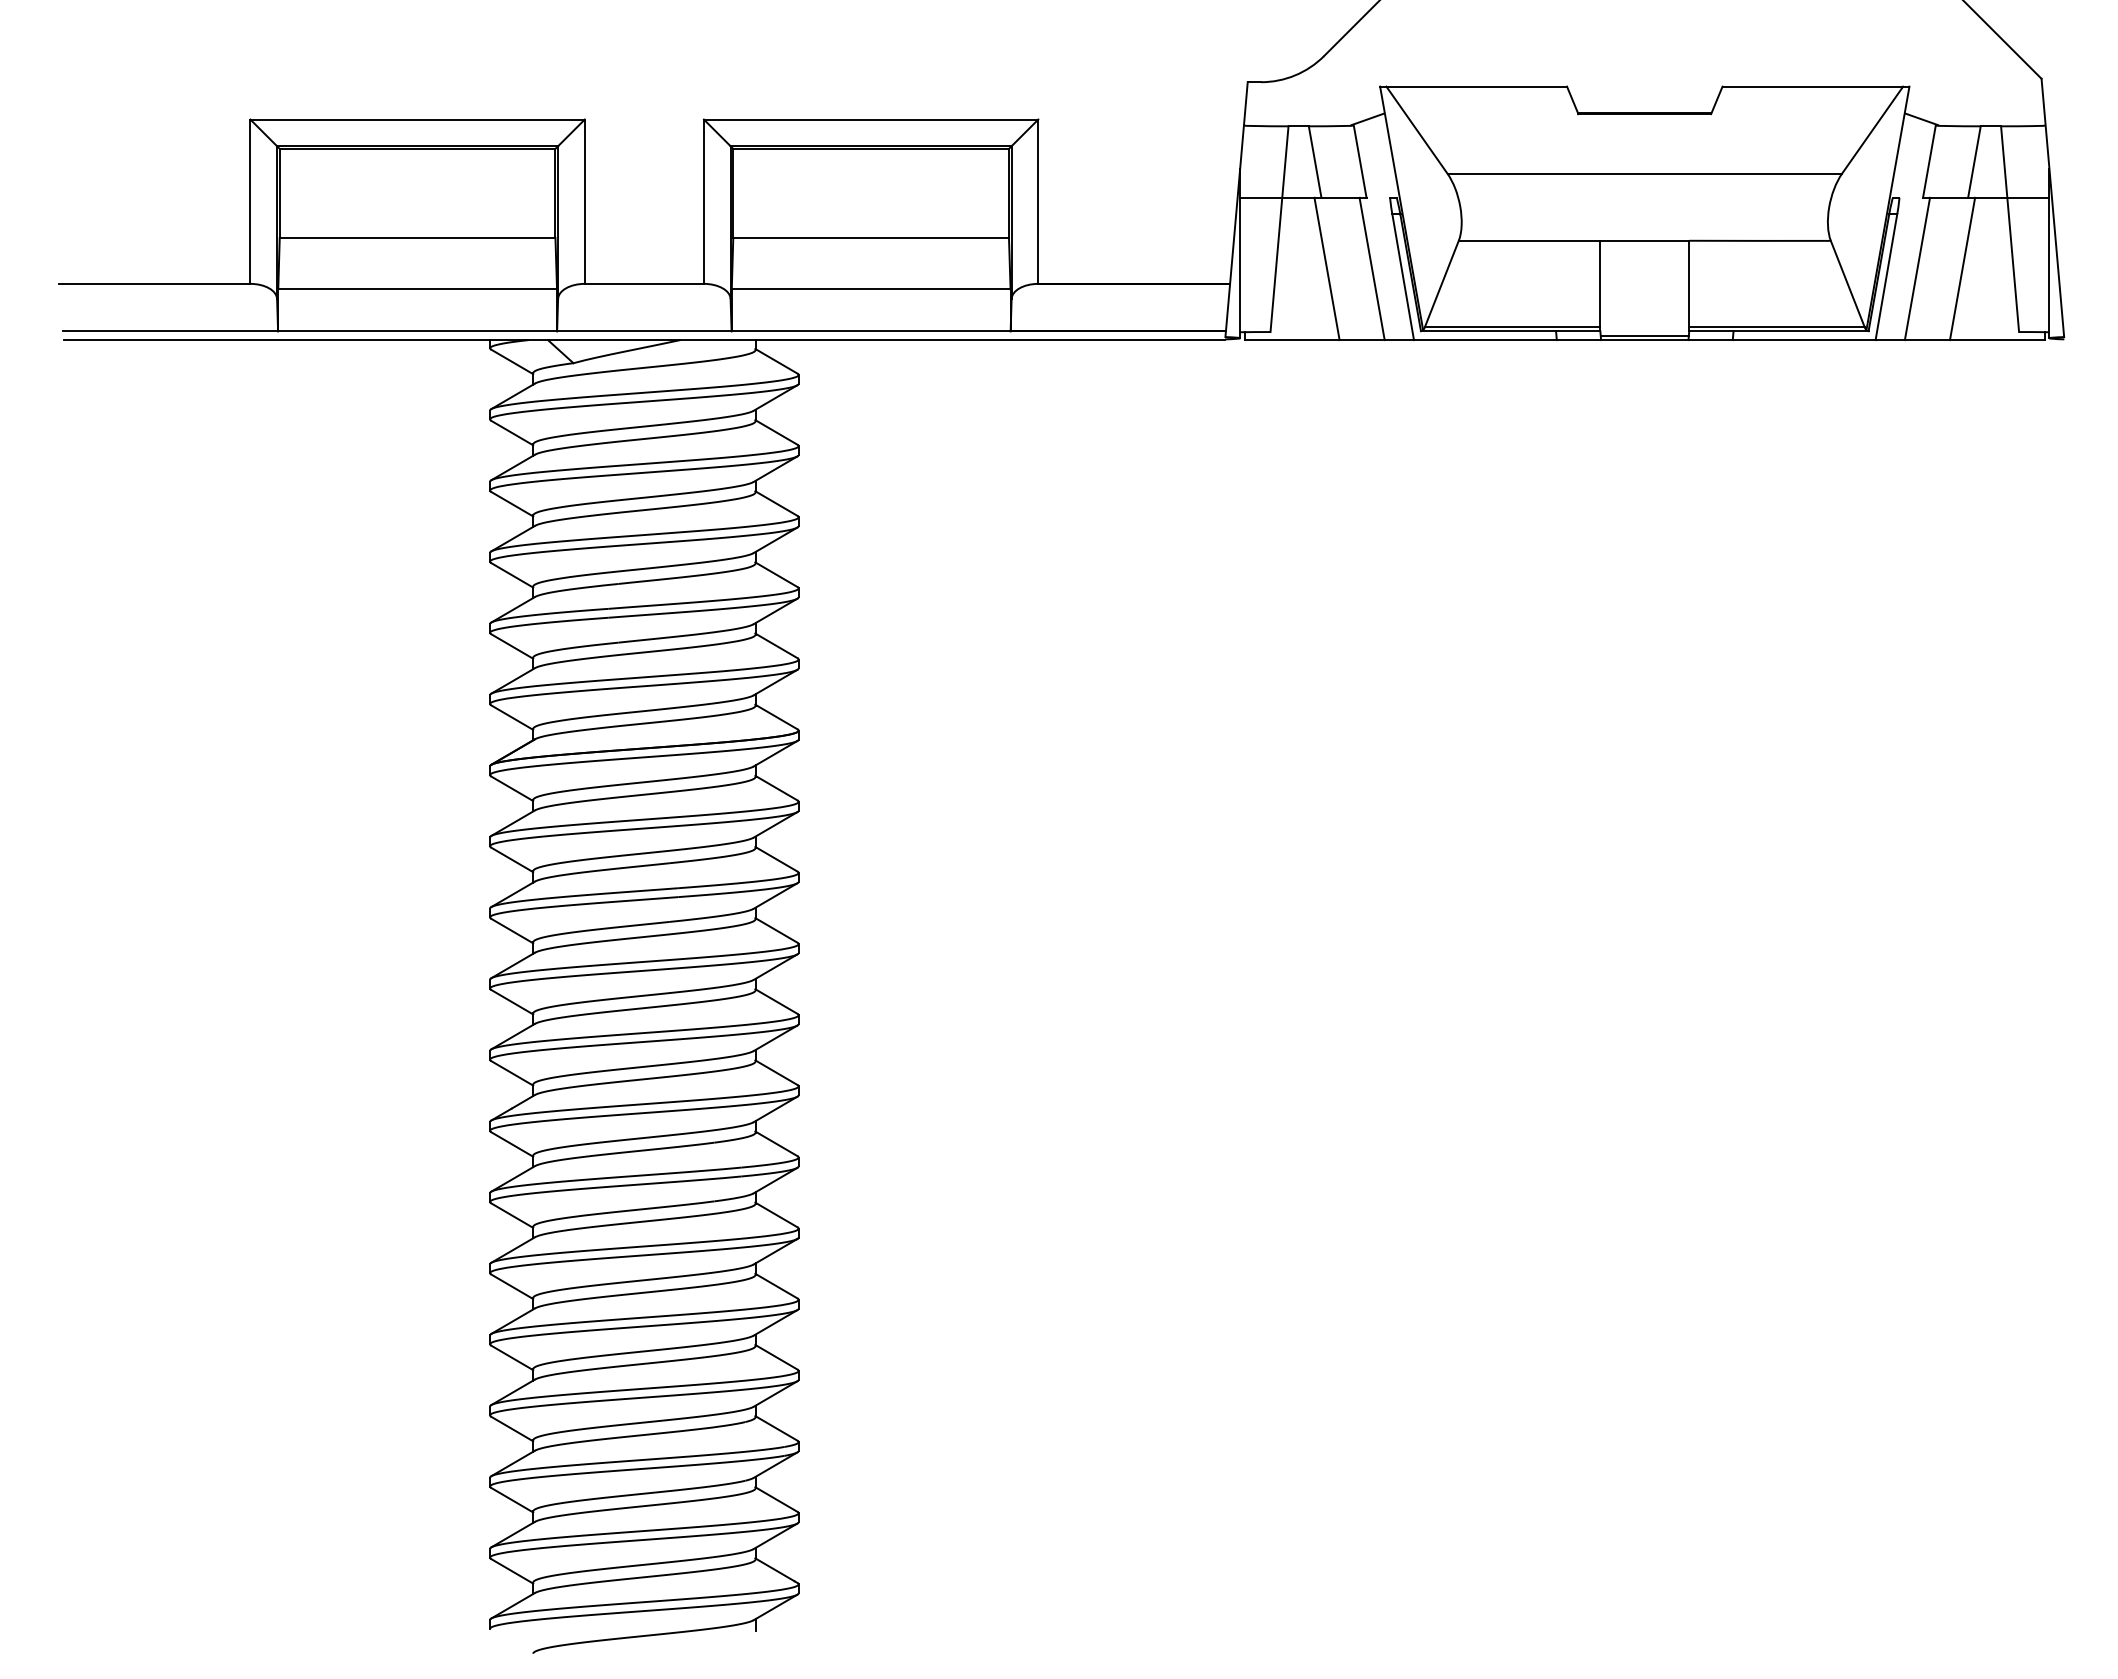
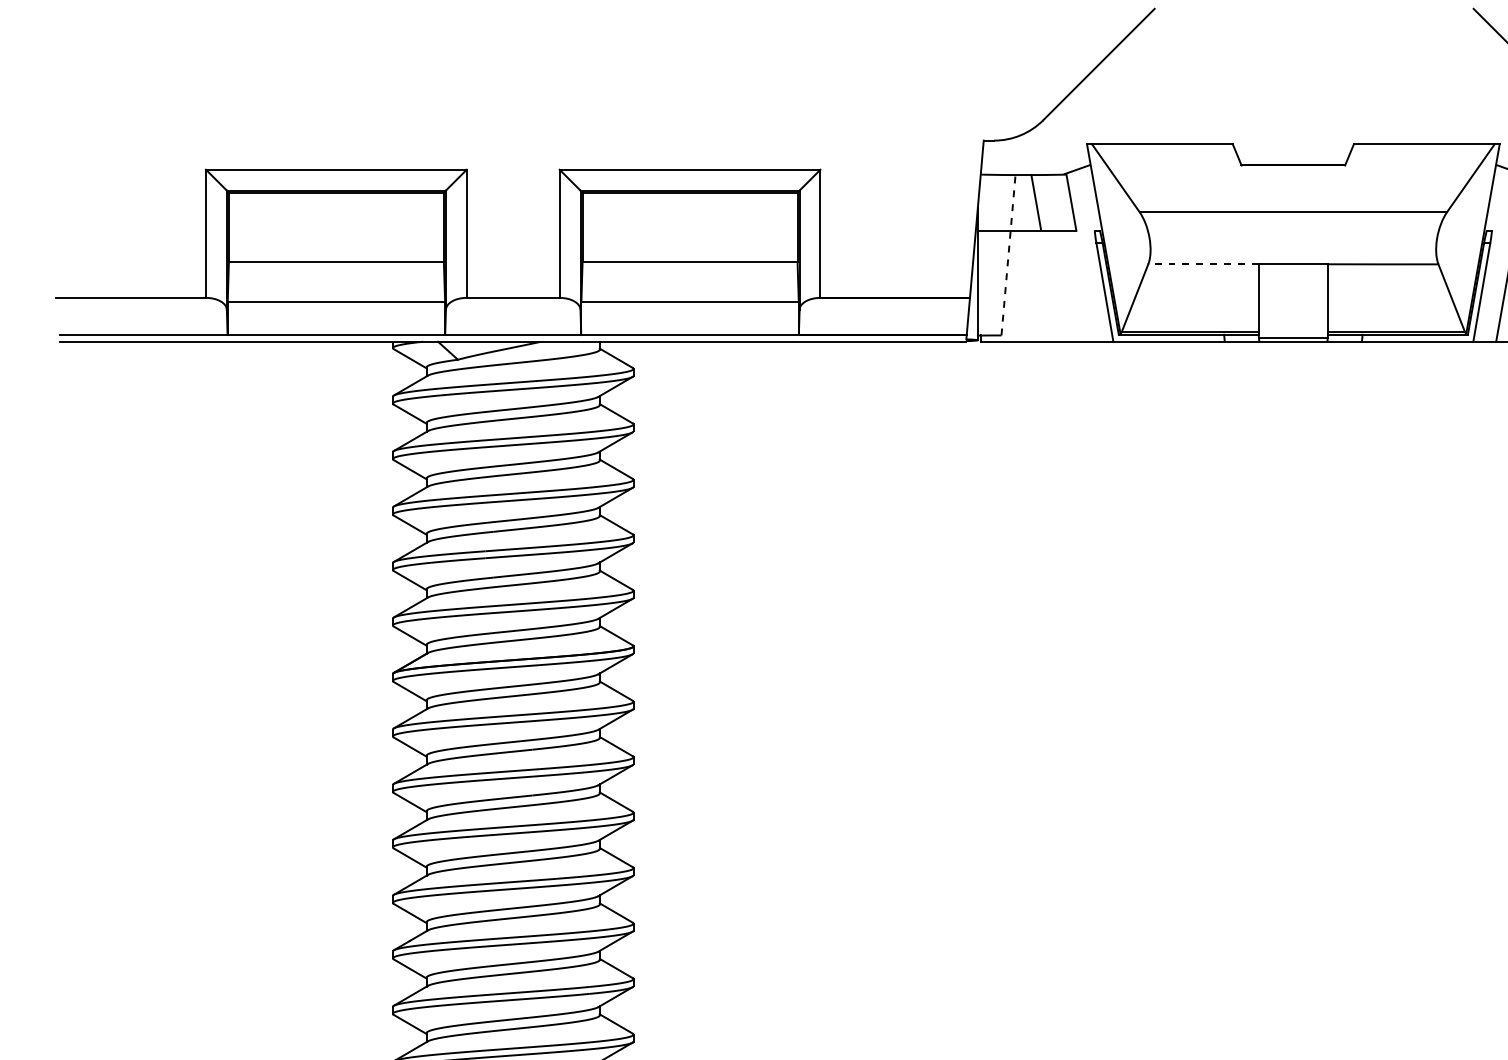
line: (1279, 228) -> (1008, 254), solid -> dashed
line: (1529, 240) -> (1203, 264), solid -> dashed
line: (1326, 268) -> (1045, 285), removed
line: (1371, 268) -> (1080, 285), removed

